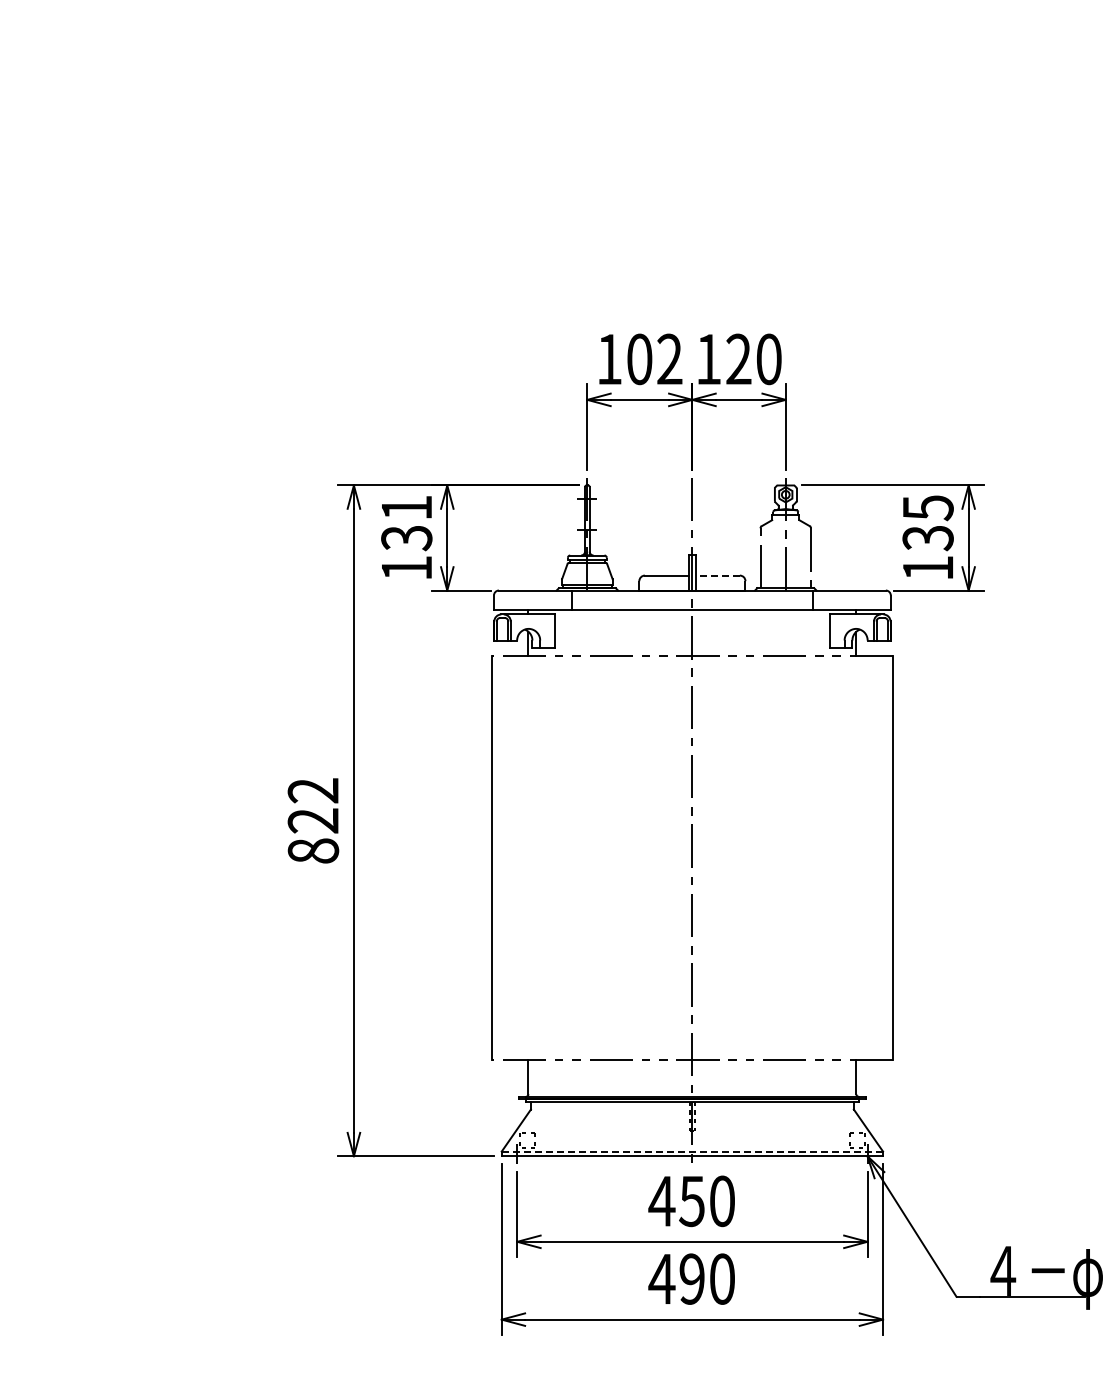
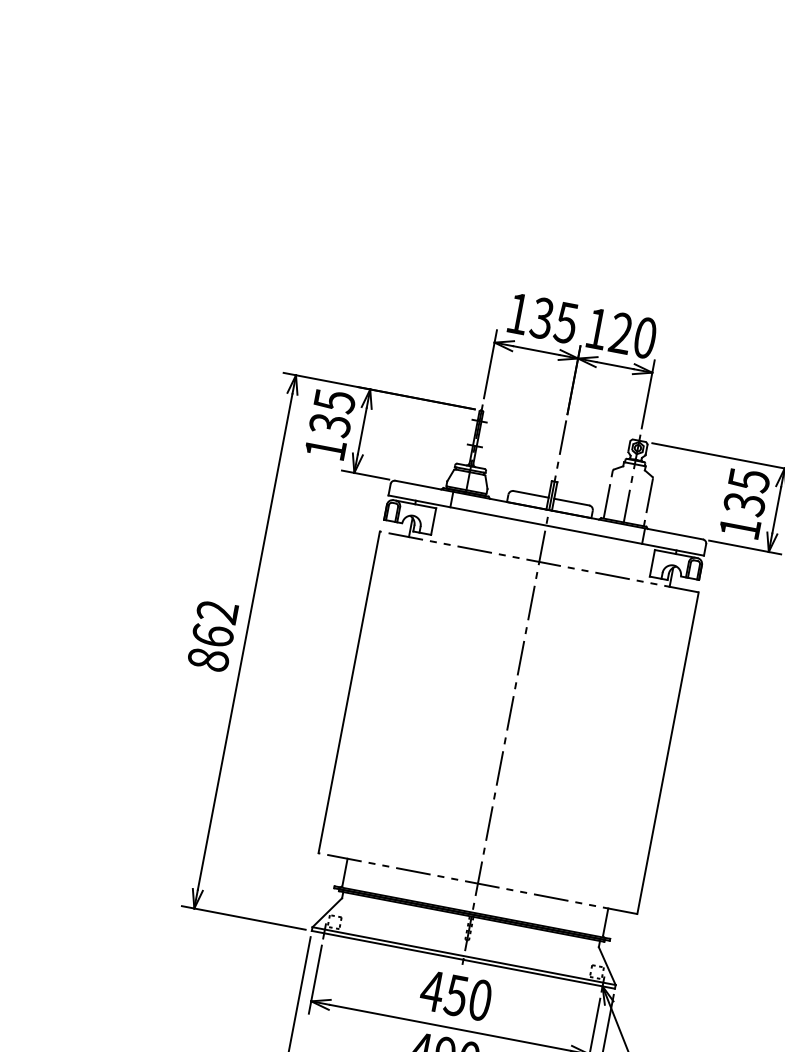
text: (654, 359) -> (554, 320), 102 -> 135
text: (407, 508) -> (335, 401), 131 -> 135
line: (717, 575) -> (571, 501), dashed -> solid
text: (313, 820) -> (213, 635), 822 -> 862
line: (692, 1151) -> (464, 956), dashed -> solid

